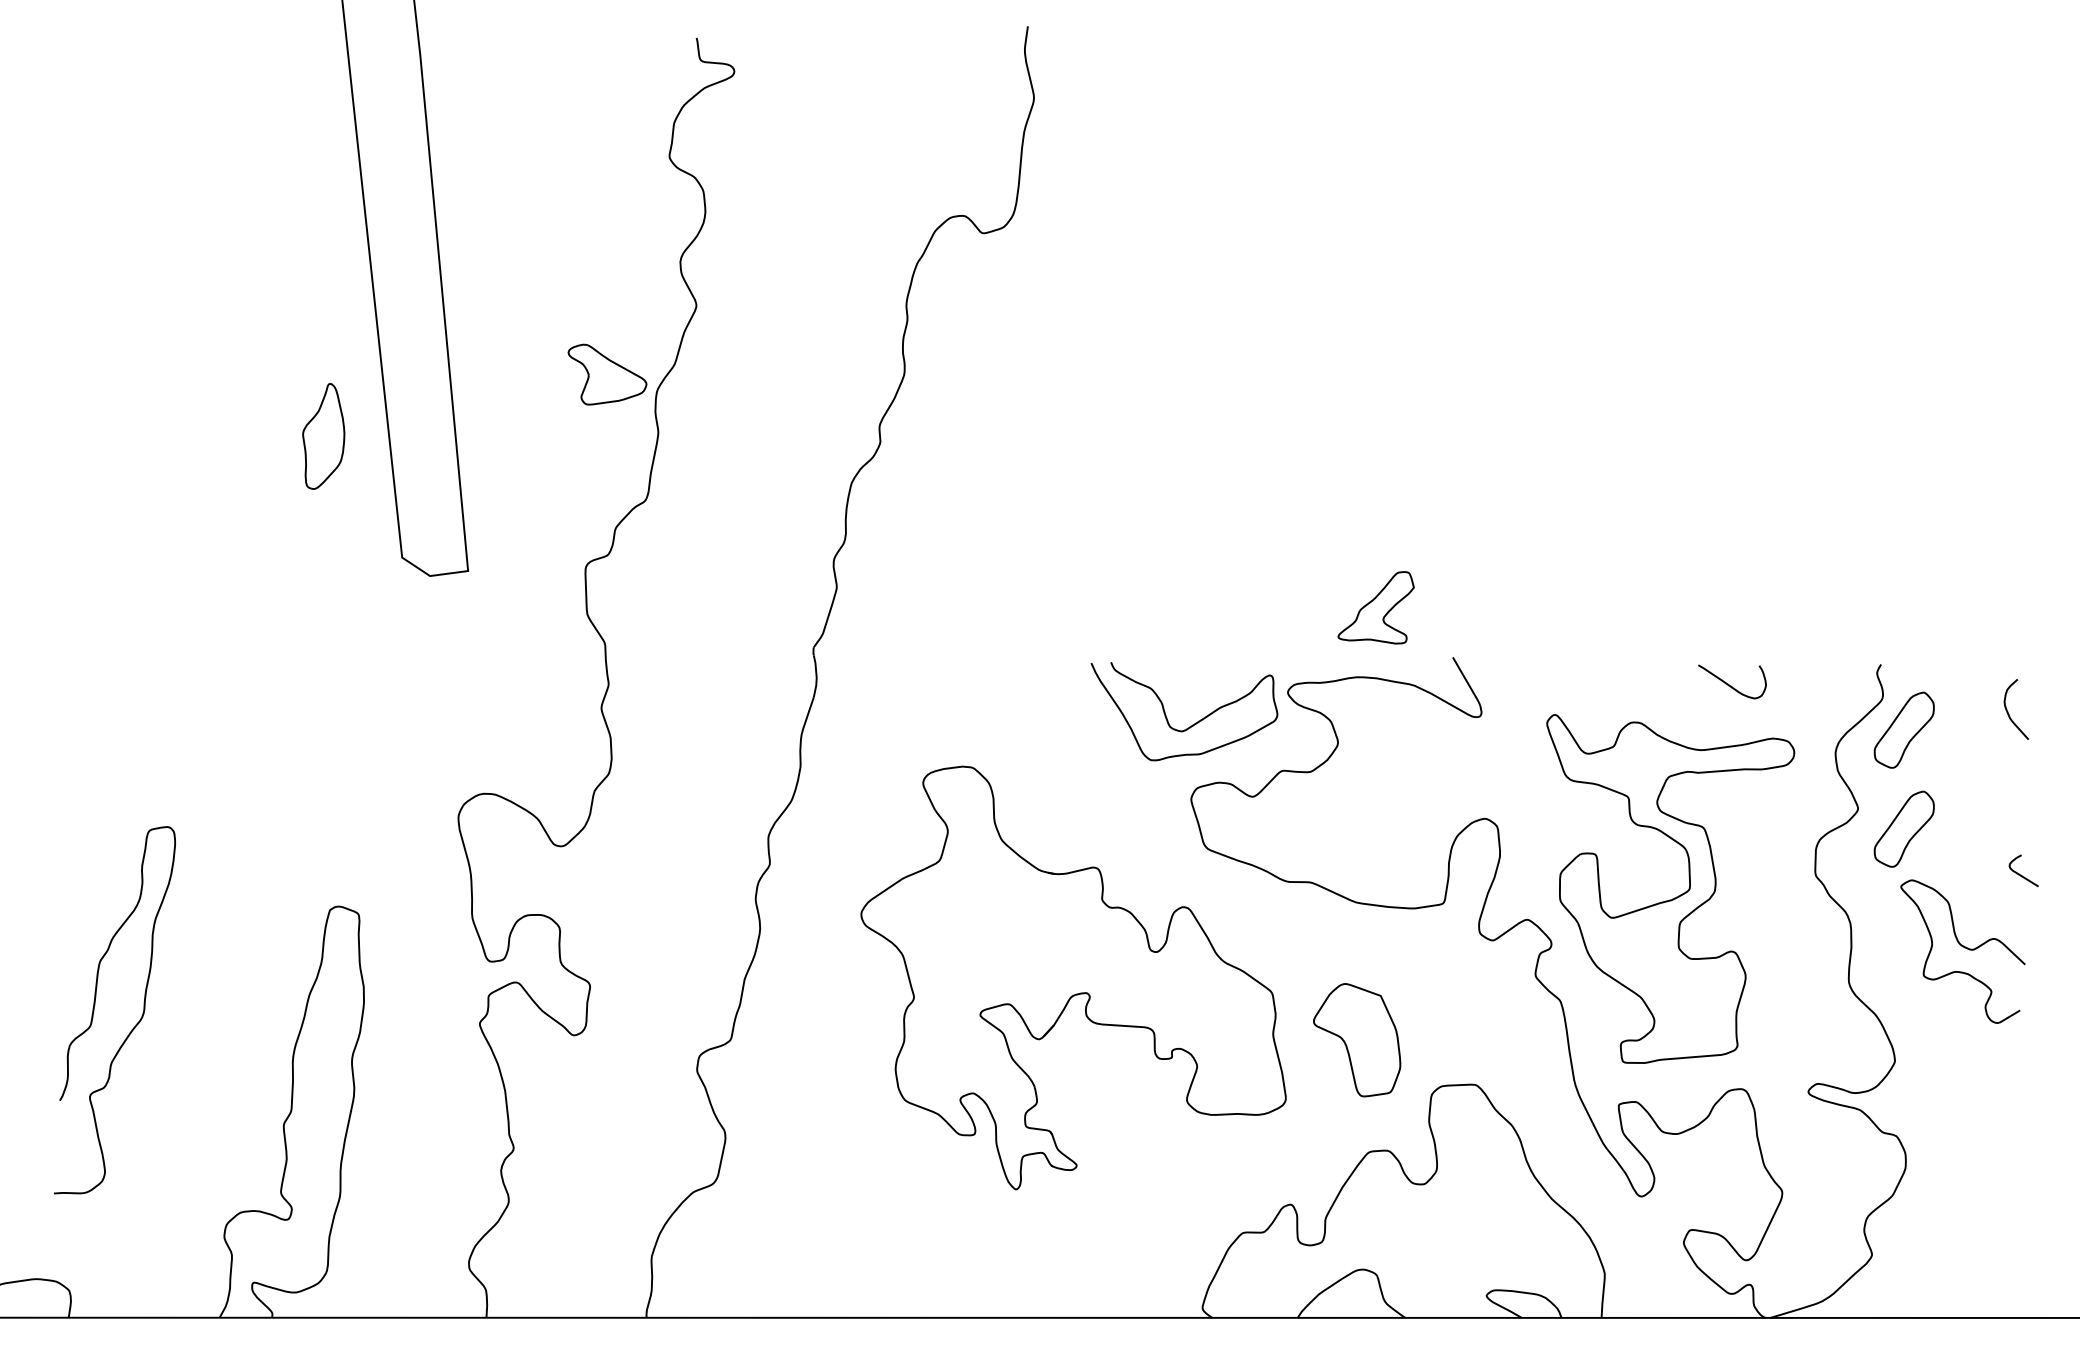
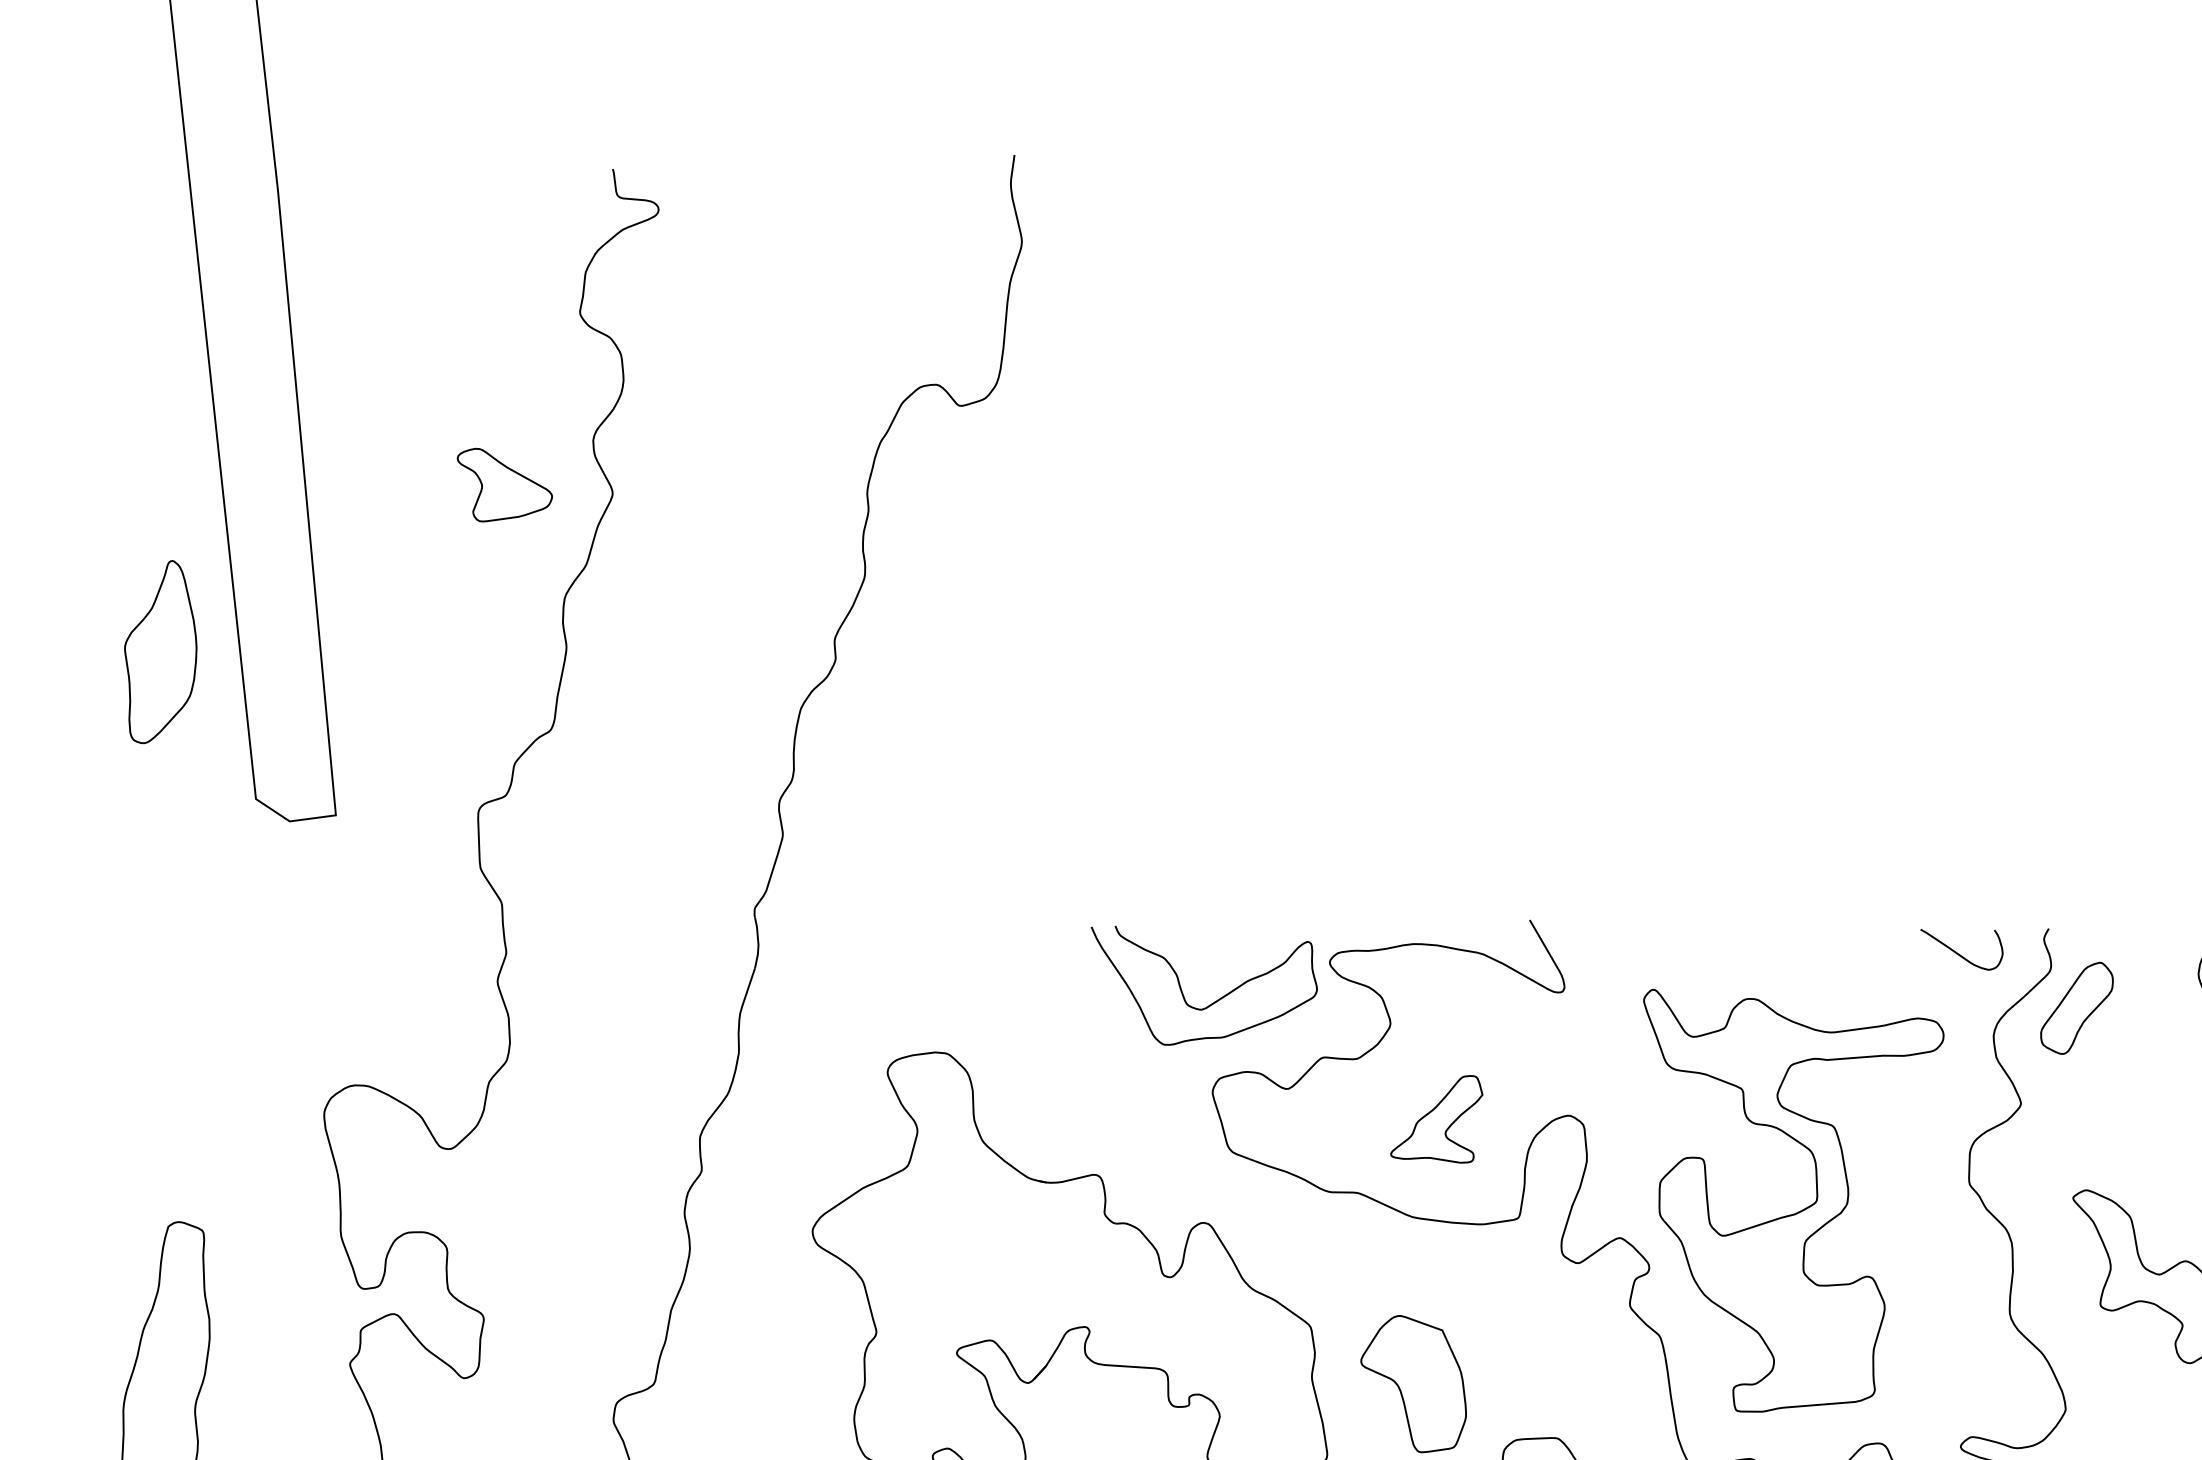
part: (607, 374) -> (504, 484), moved
part: (323, 436) -> (160, 652), size x1.43
part: (1375, 607) -> (1435, 1118), moved
curve: (1729, 684) -> (1958, 952), moved
part: (1903, 828) -> (2076, 1127), removed

